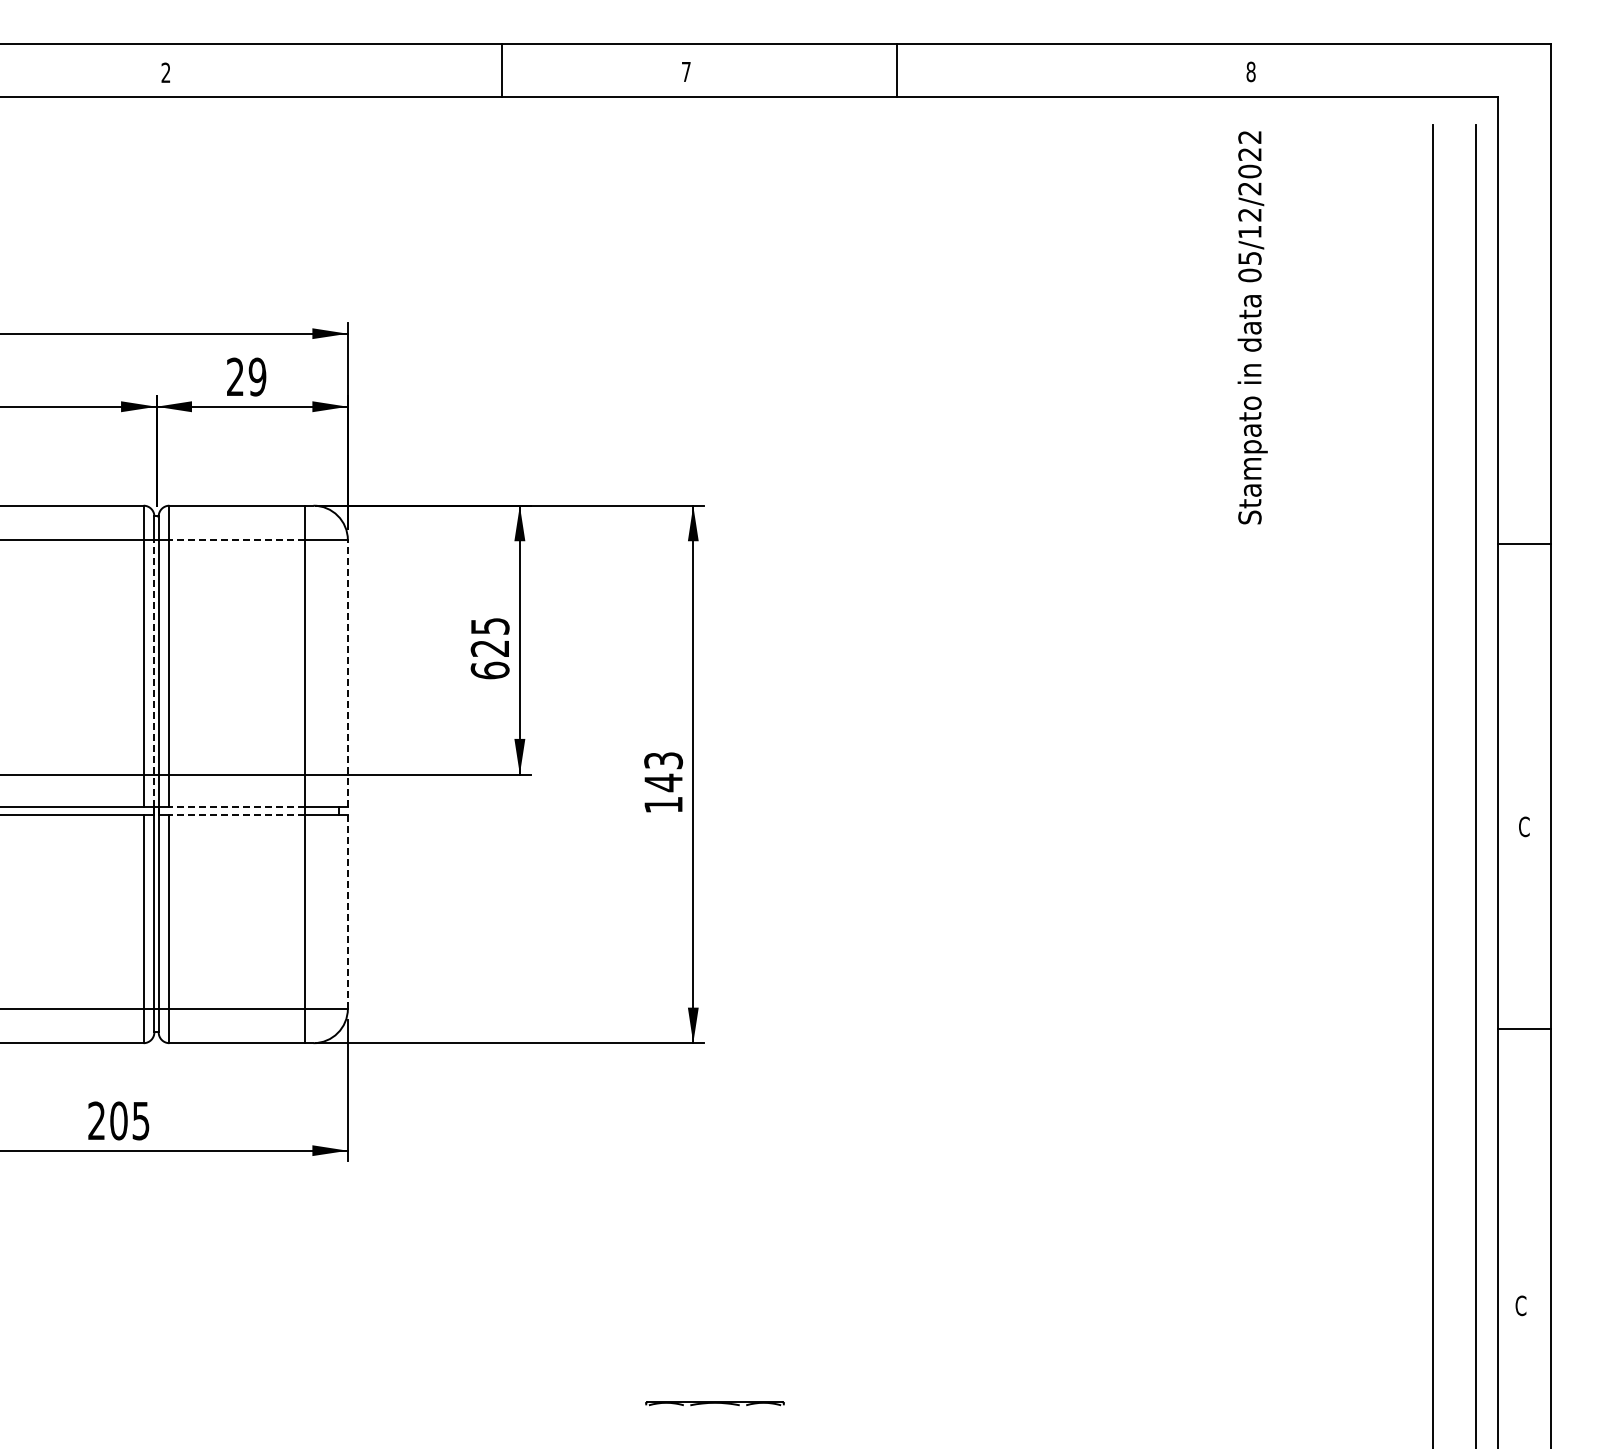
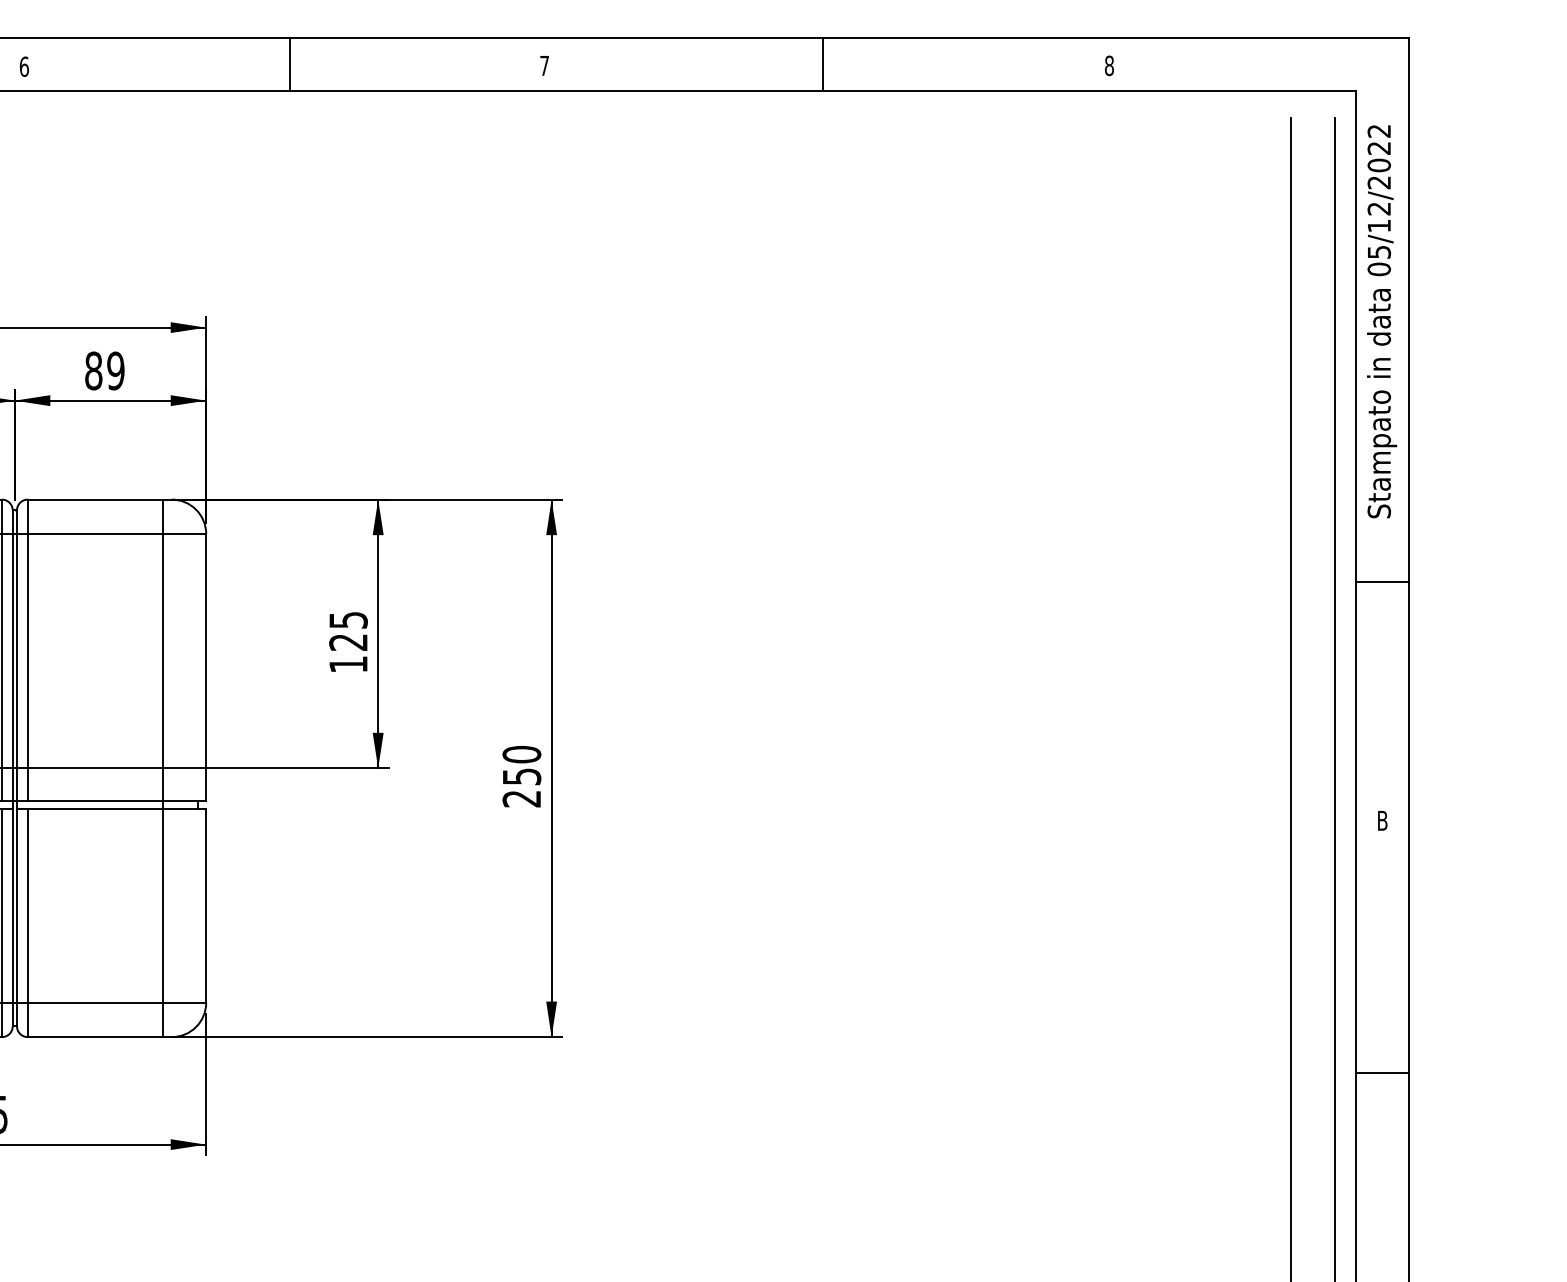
line: (502, 69) -> (289, 63), moved
line: (897, 69) -> (822, 63), moved
text: (165, 72) -> (23, 66), 2 -> 6
text: (1252, 327) -> (1381, 321), moved
text: (235, 376) -> (93, 370), 29 -> 89
line: (237, 540) -> (95, 534), dashed -> solid
line: (1524, 544) -> (1382, 582), moved
text: (489, 670) -> (347, 664), 625 -> 125
line: (154, 672) -> (12, 666), dashed -> solid
line: (347, 672) -> (205, 666), dashed -> solid
text: (663, 782) -> (521, 776), 143 -> 250
line: (237, 806) -> (95, 800), dashed -> solid
line: (237, 815) -> (95, 809), dashed -> solid
text: (1524, 826) -> (1382, 820), C -> B
line: (347, 912) -> (205, 906), dashed -> solid
line: (1524, 1029) -> (1382, 1073), moved

